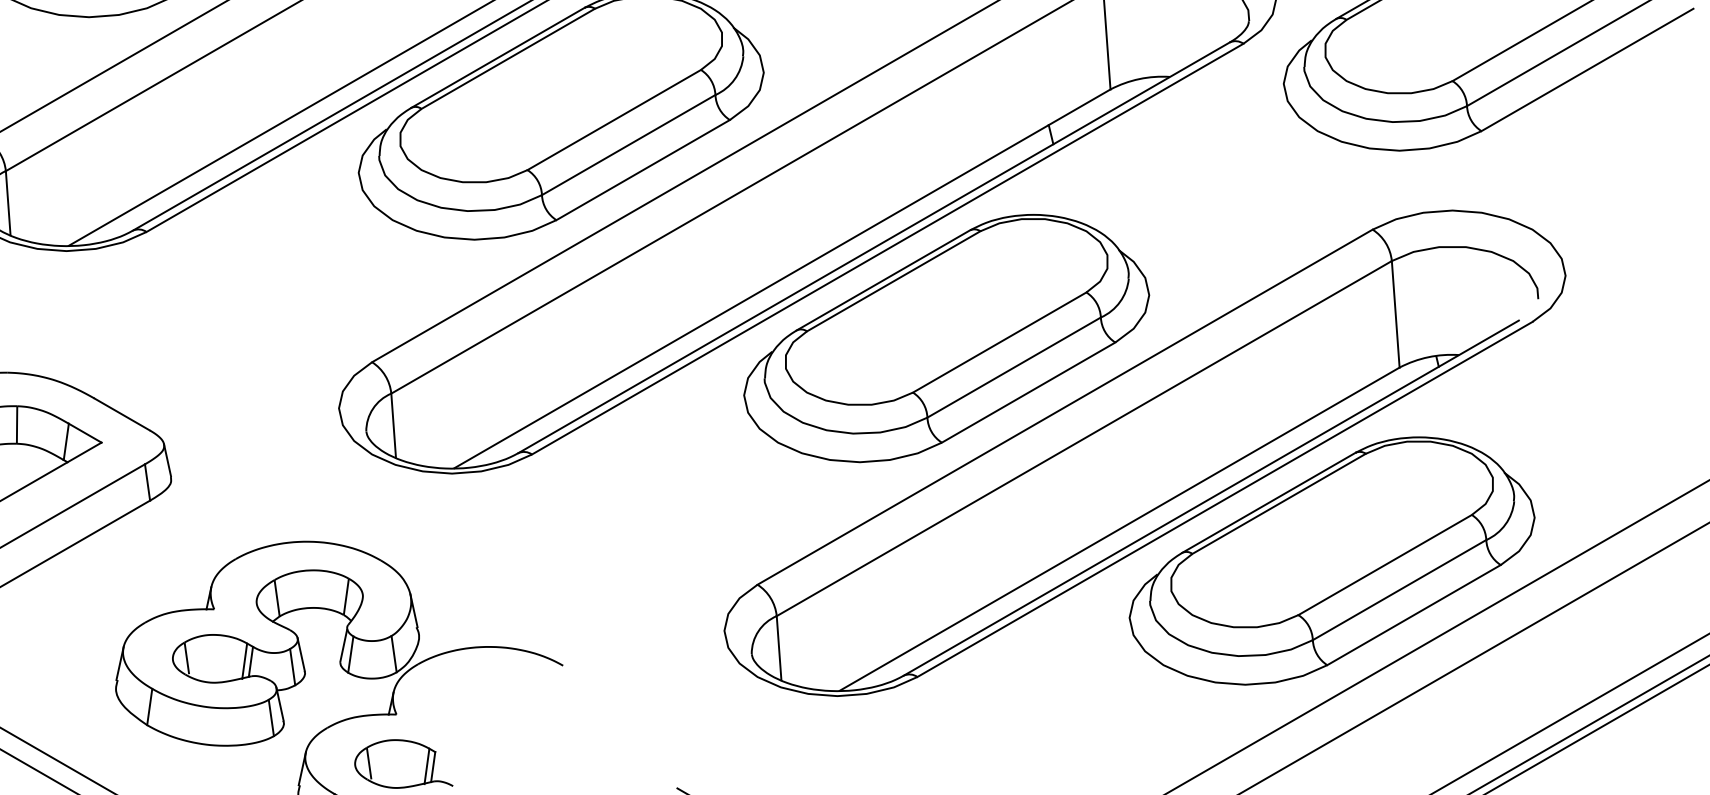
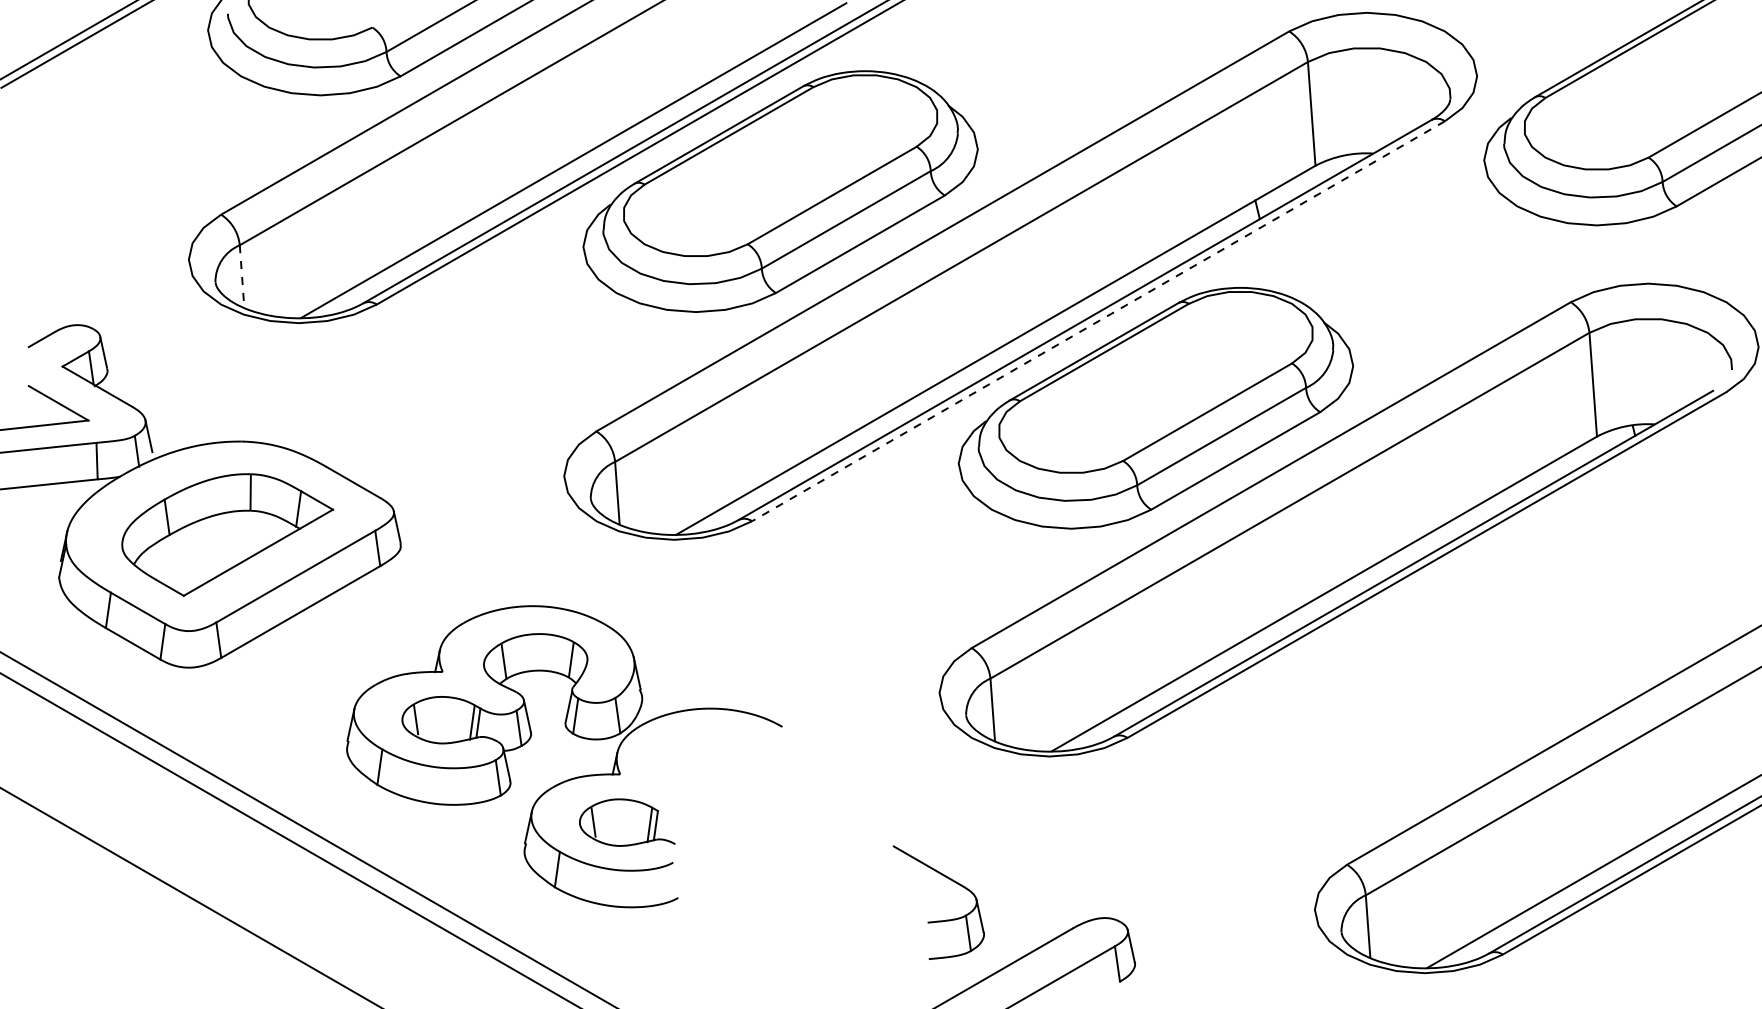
line: (8, 204) -> (242, 277), solid -> dashed
line: (887, 249) -> (1098, 321), solid -> dashed
part: (1332, 560) -> (1531, 624), removed

